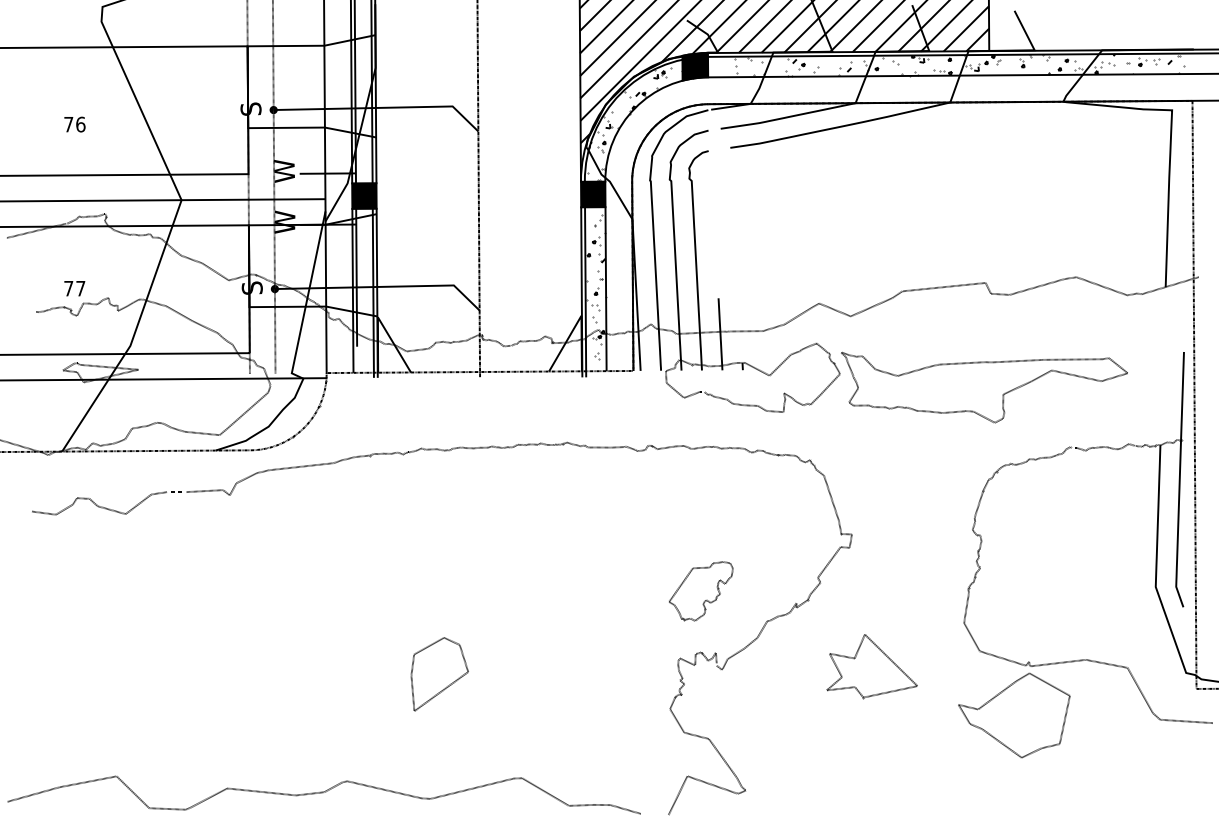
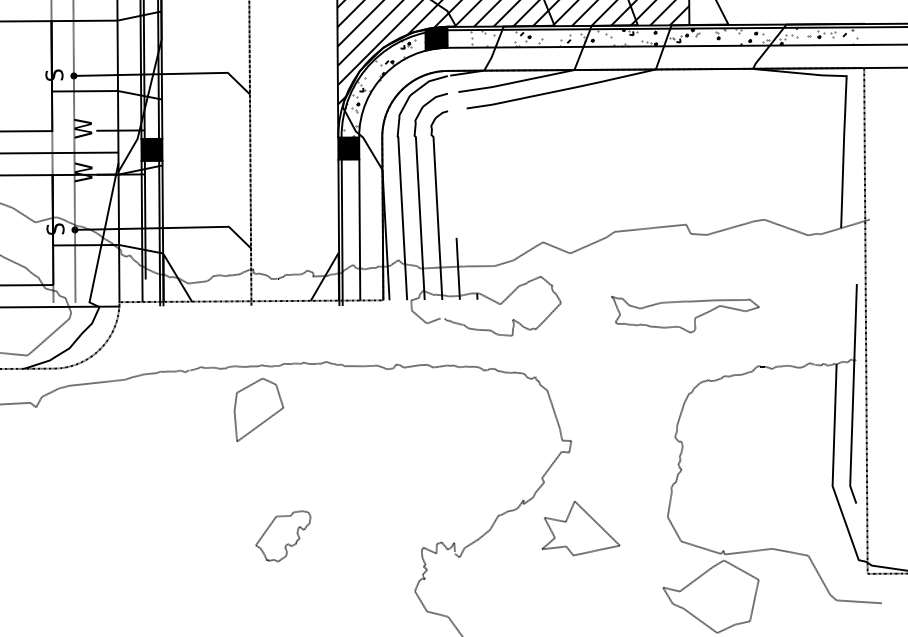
hatch: (595, 286) -> (350, 227), removed
part: (984, 387) -> (685, 314), size x0.6
part: (701, 591) -> (283, 536), moved
part: (871, 666) -> (580, 528), moved
part: (439, 674) -> (258, 410), moved

